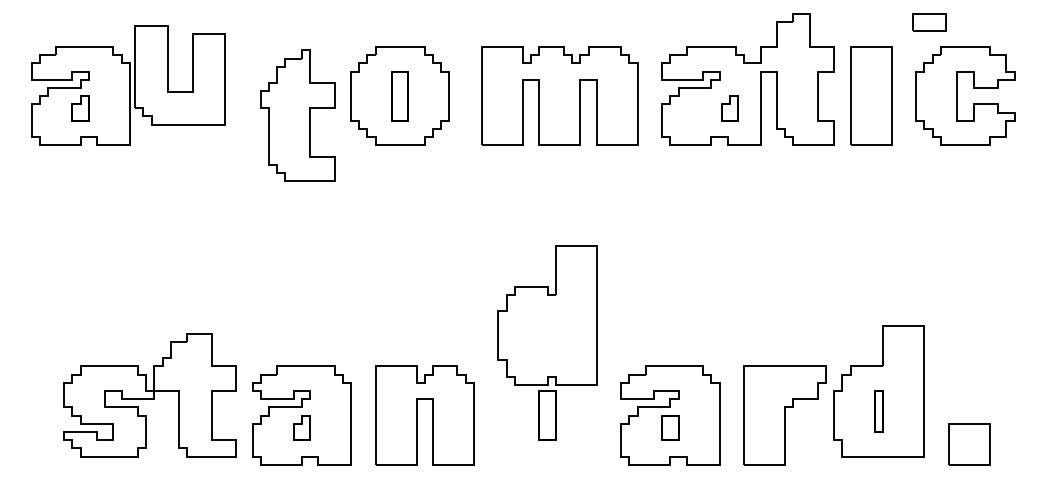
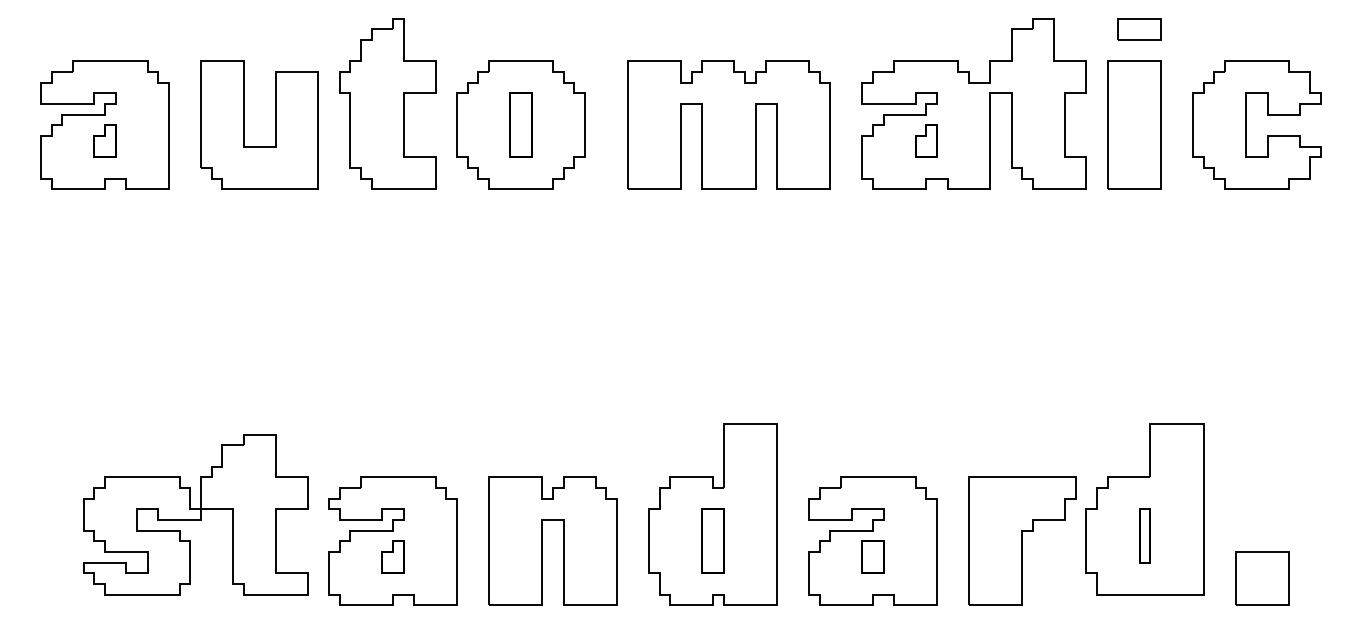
part: (929, 22) -> (1139, 29), moved
part: (168, 74) -> (244, 124), moved
part: (729, 107) -> (926, 140), moved
part: (297, 115) -> (387, 103), moved
part: (547, 315) -> (712, 514), moved

